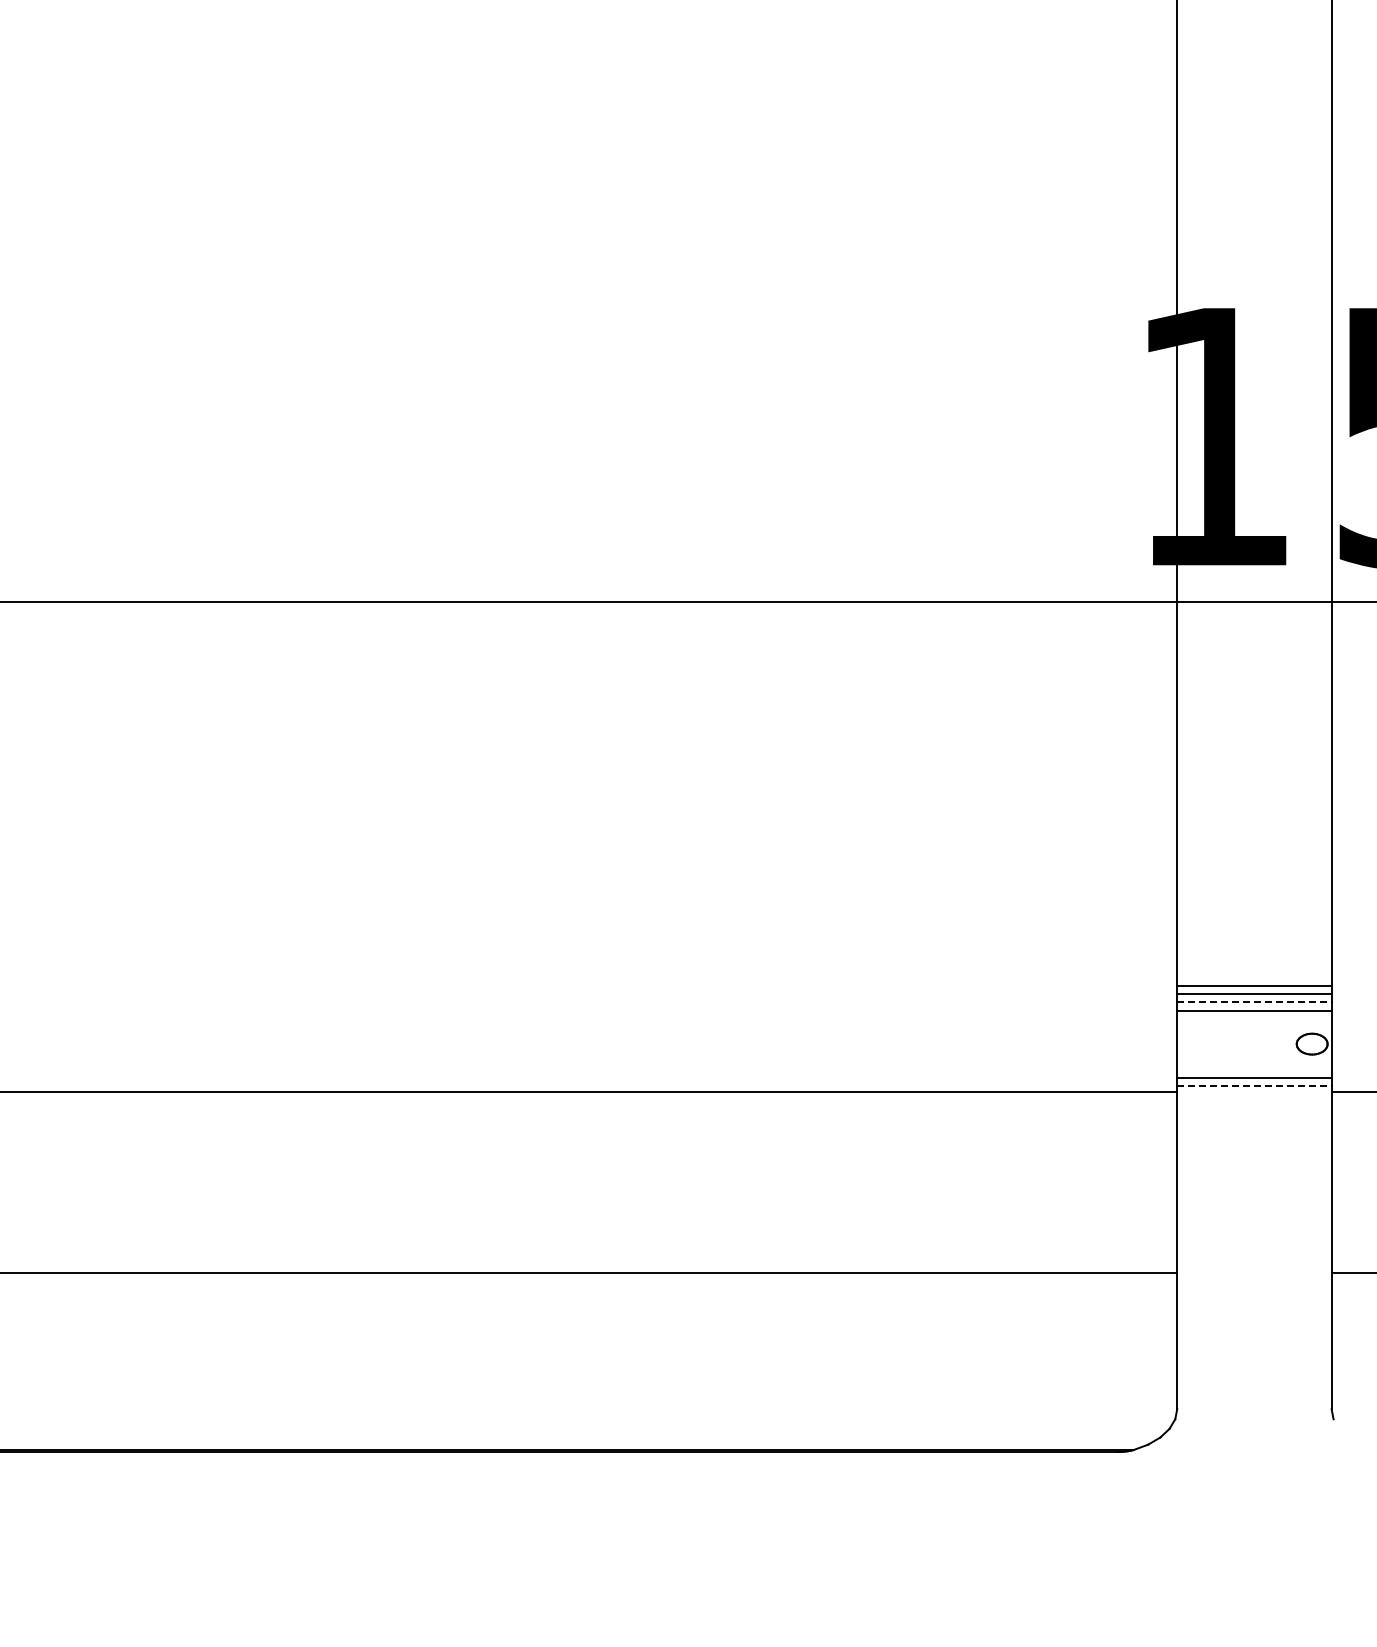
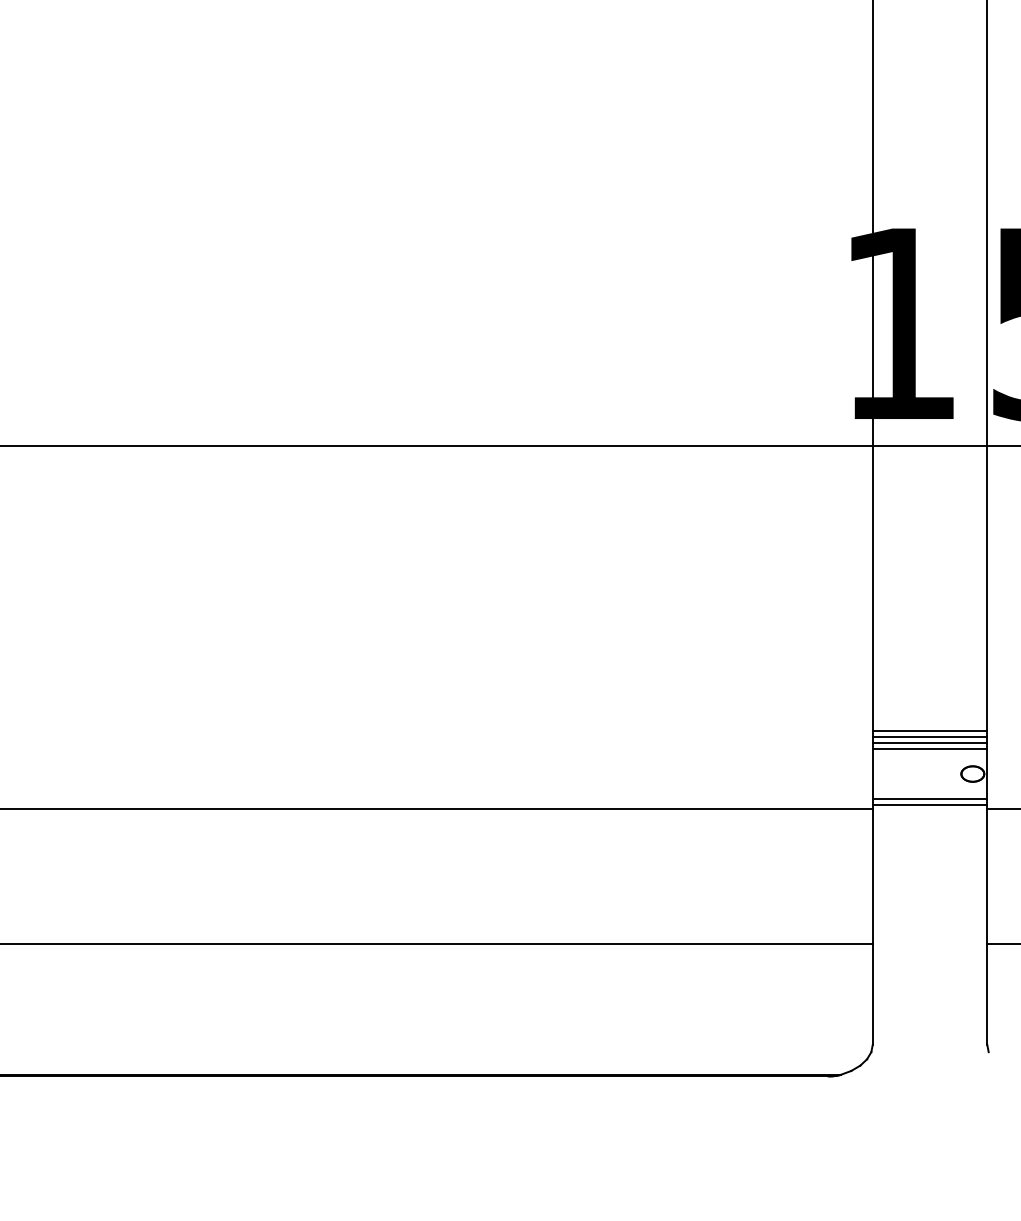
line: (1254, 1002) -> (930, 743), dashed -> solid
line: (1254, 1085) -> (930, 804), dashed -> solid

